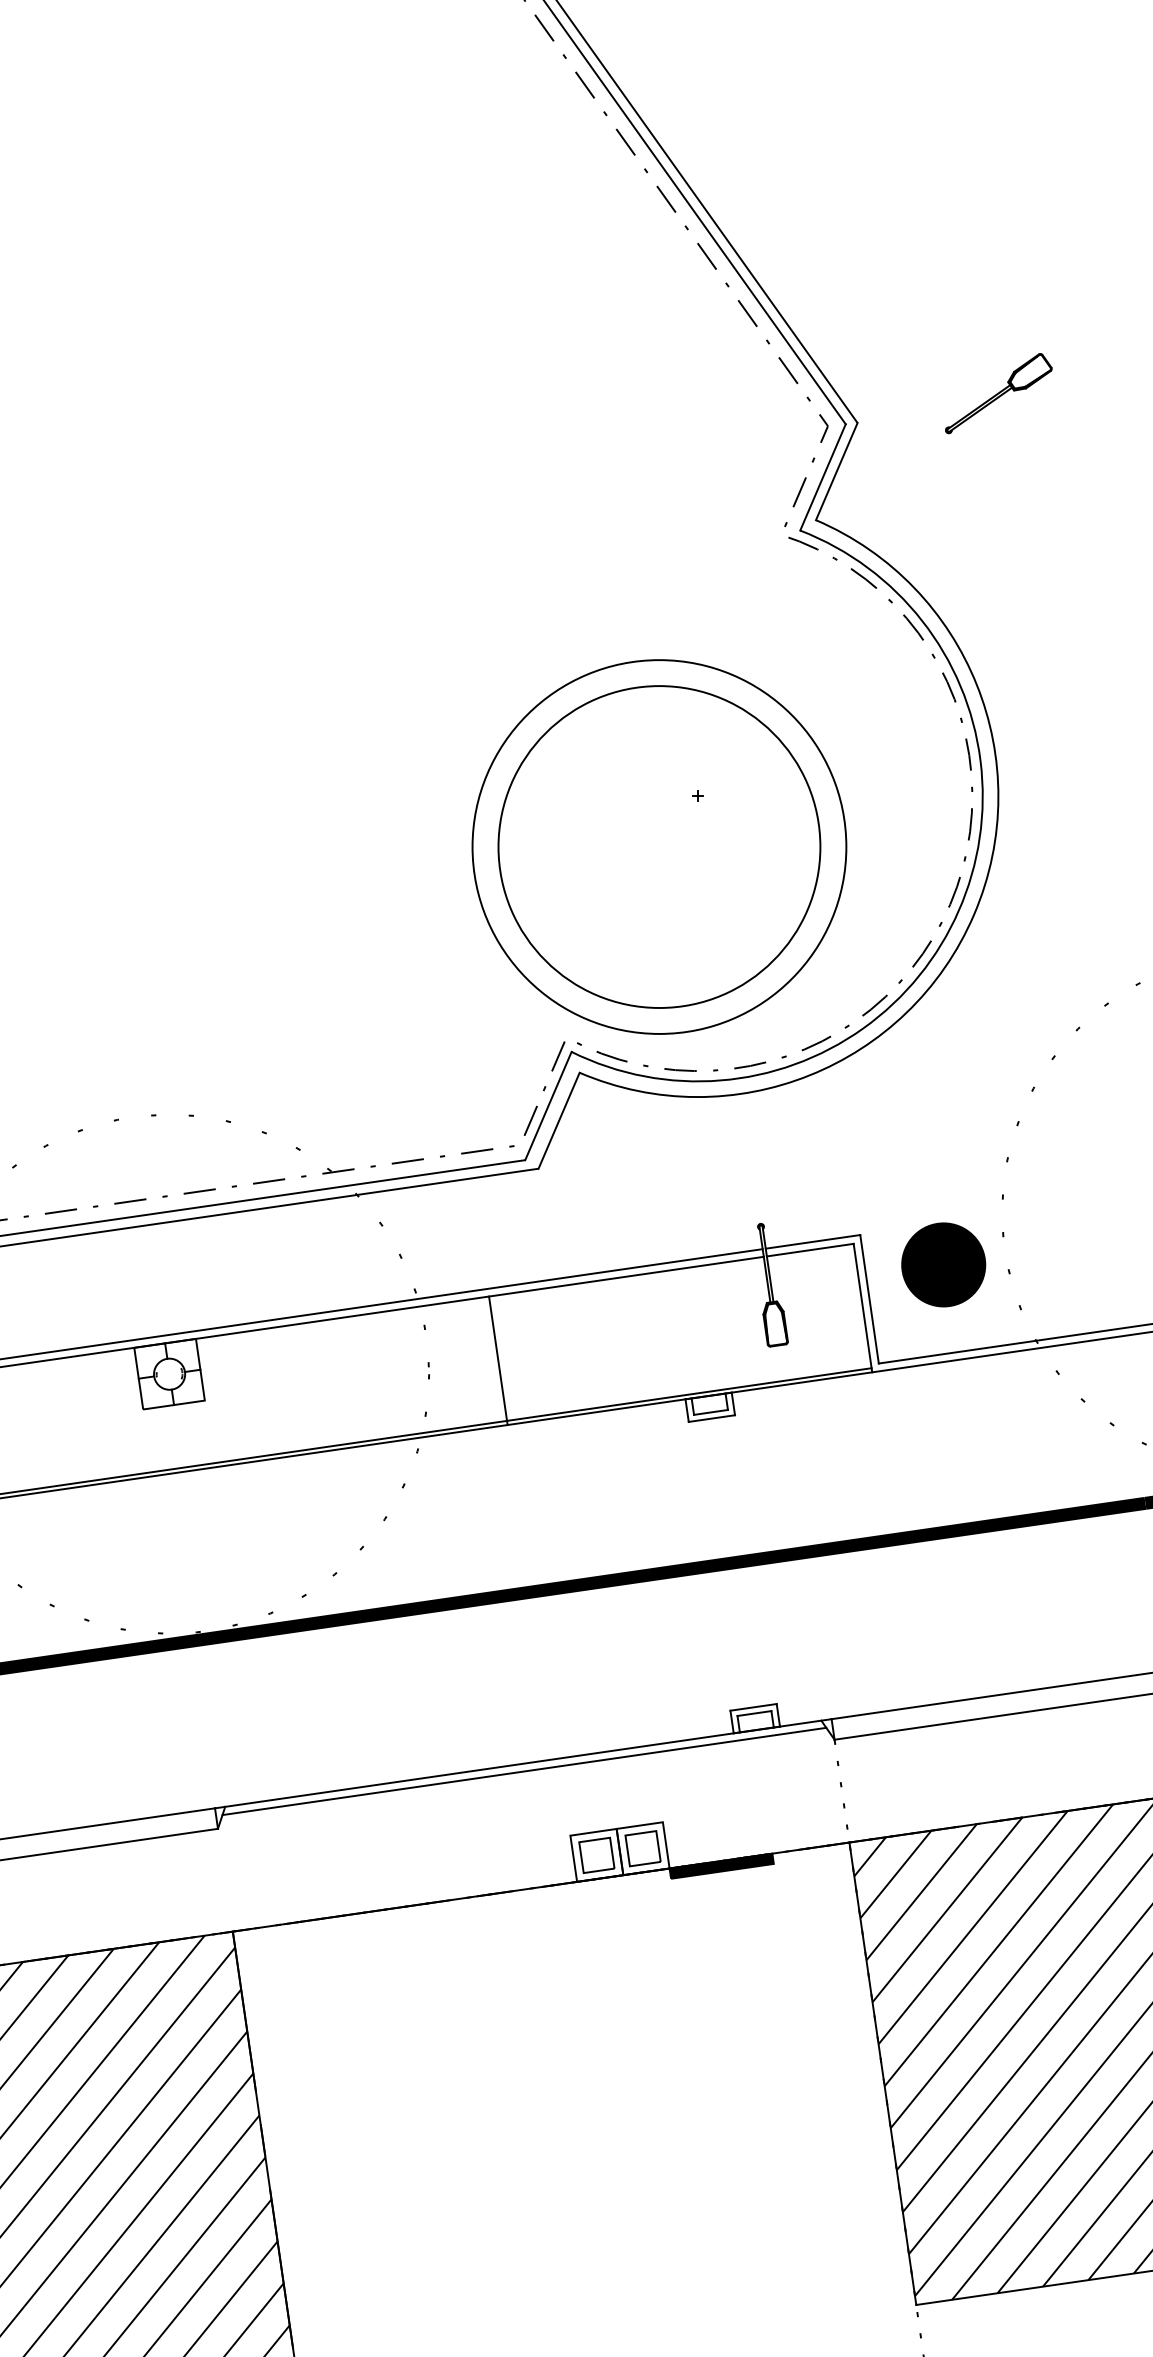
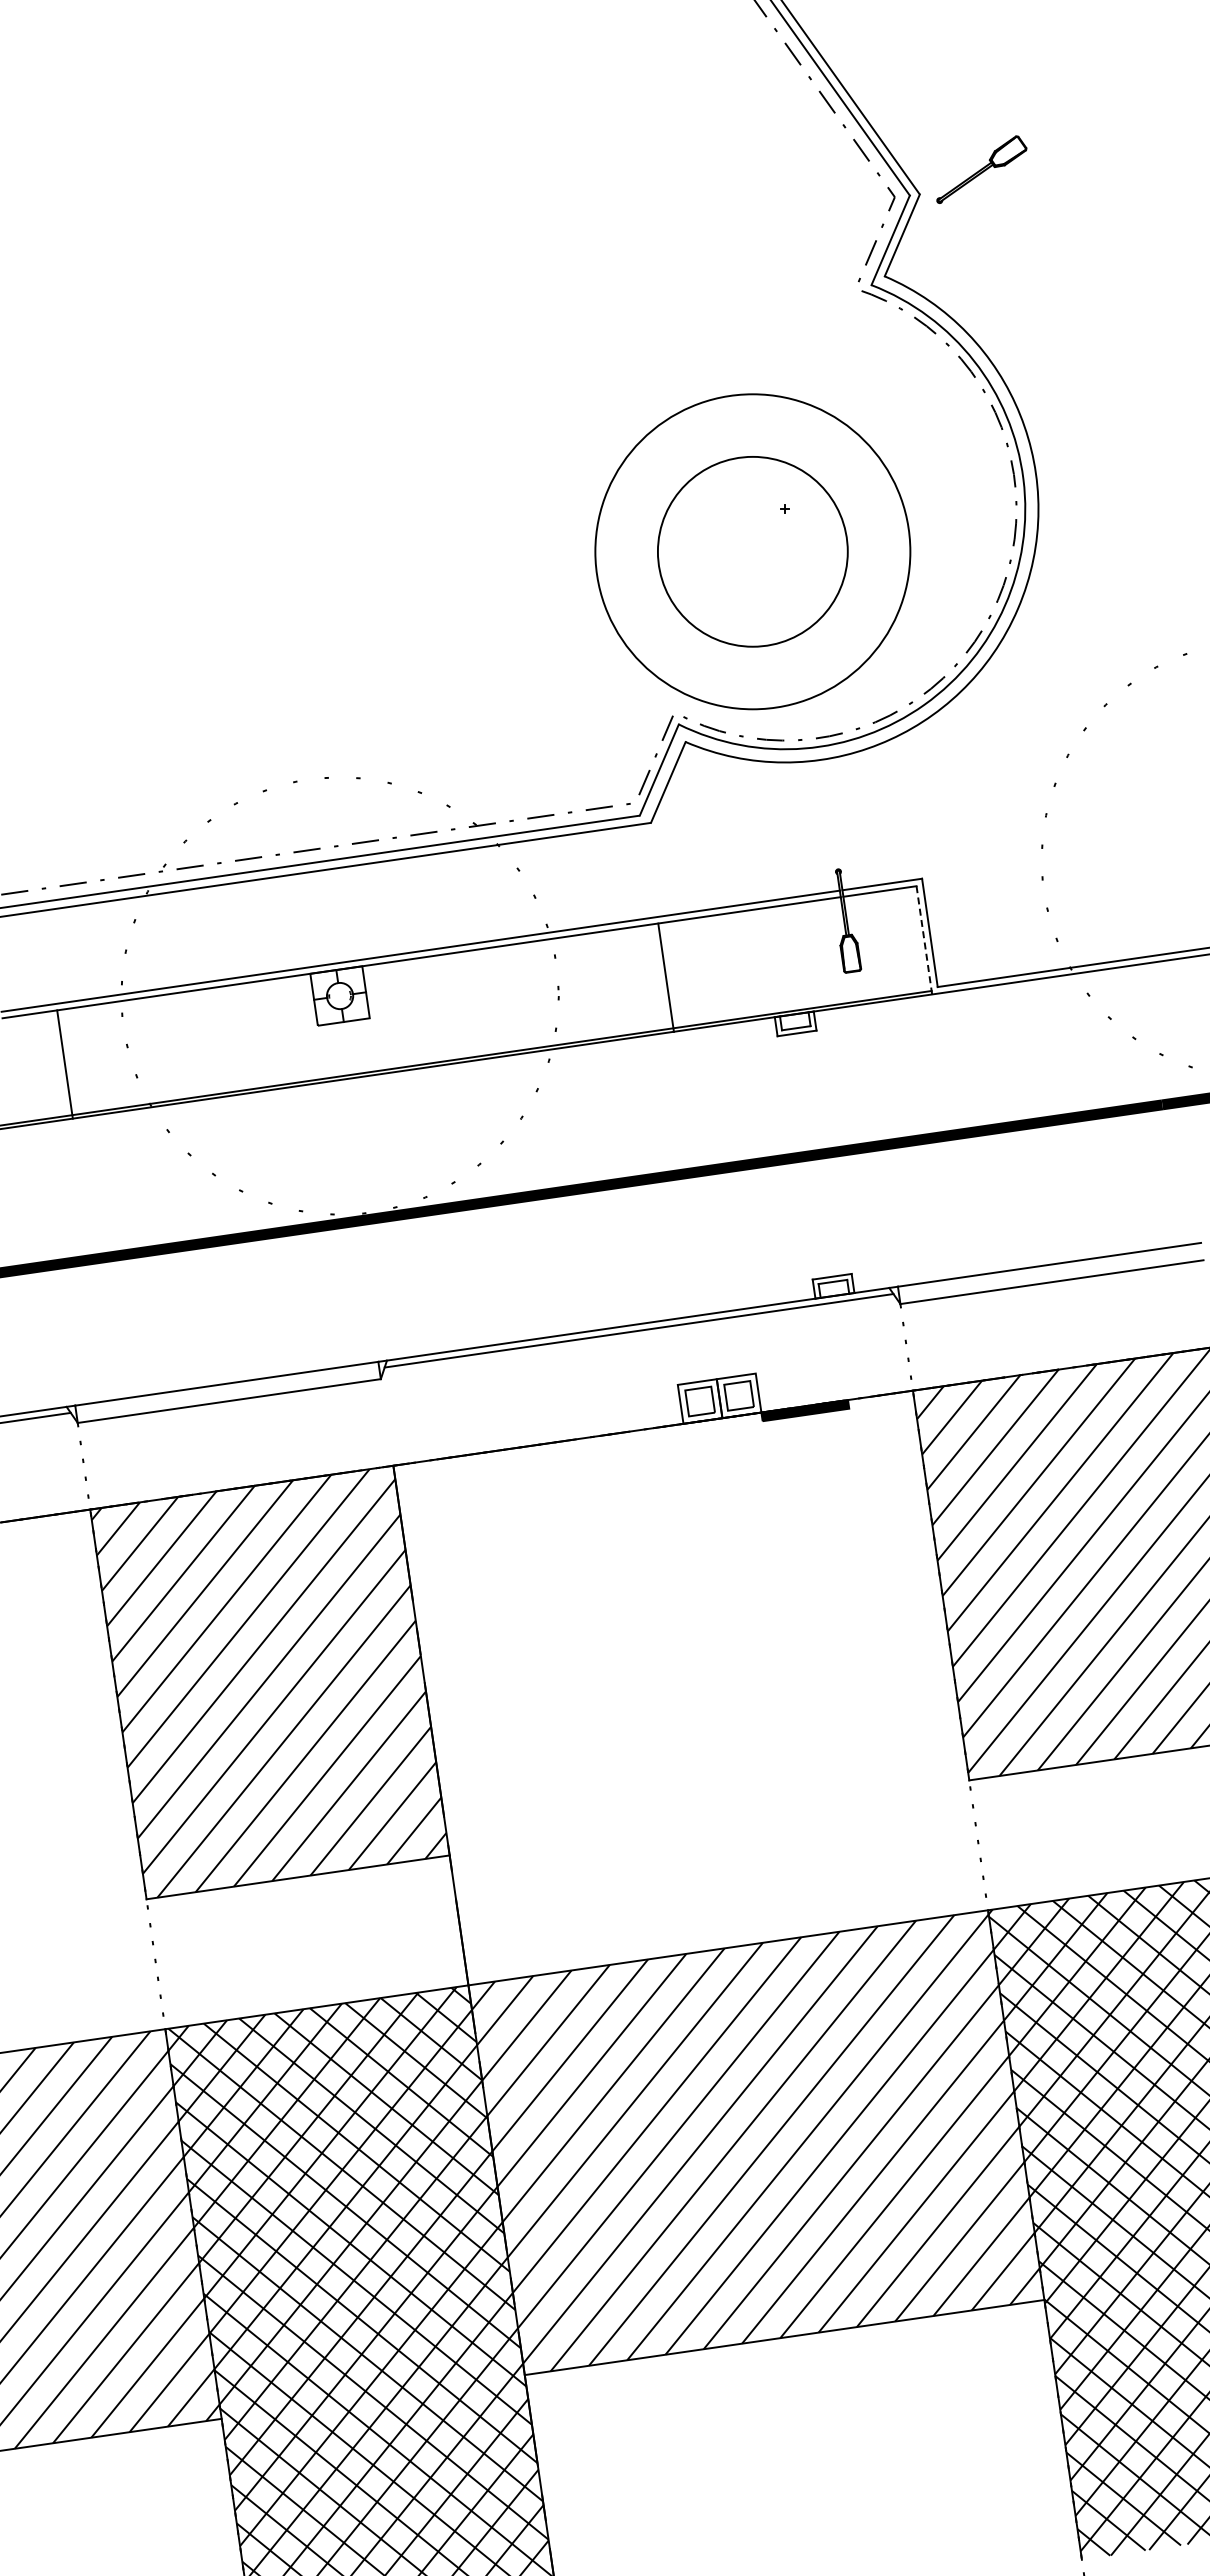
part: (998, 393) -> (981, 169), moved
circle: (659, 846) -> (752, 551), size x0.7
part: (943, 1264) -> (992, 903), removed
line: (863, 1308) -> (924, 940), solid -> dashed
line: (497, 1360) -> (665, 977), moved

